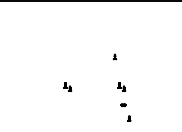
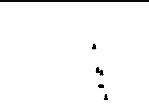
part: (67, 86) -> (55, 70), removed

